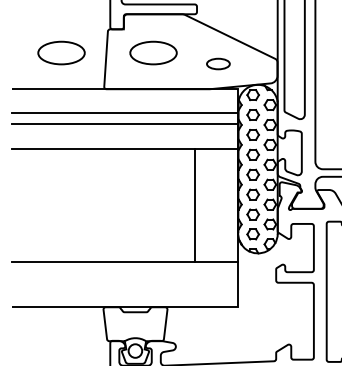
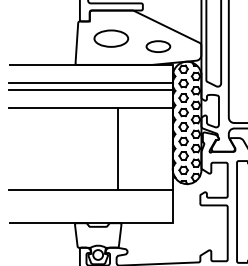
part: (61, 52) -> (44, 38), removed
part: (218, 63) -> (158, 46), size x1.43
line: (195, 205) -> (118, 149), moved

